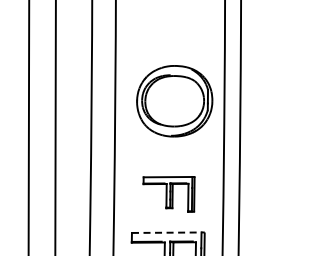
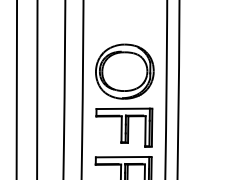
part: (174, 101) -> (124, 71), moved
part: (168, 194) -> (123, 127), size x1.43
line: (168, 232) -> (123, 156), dashed -> solid

